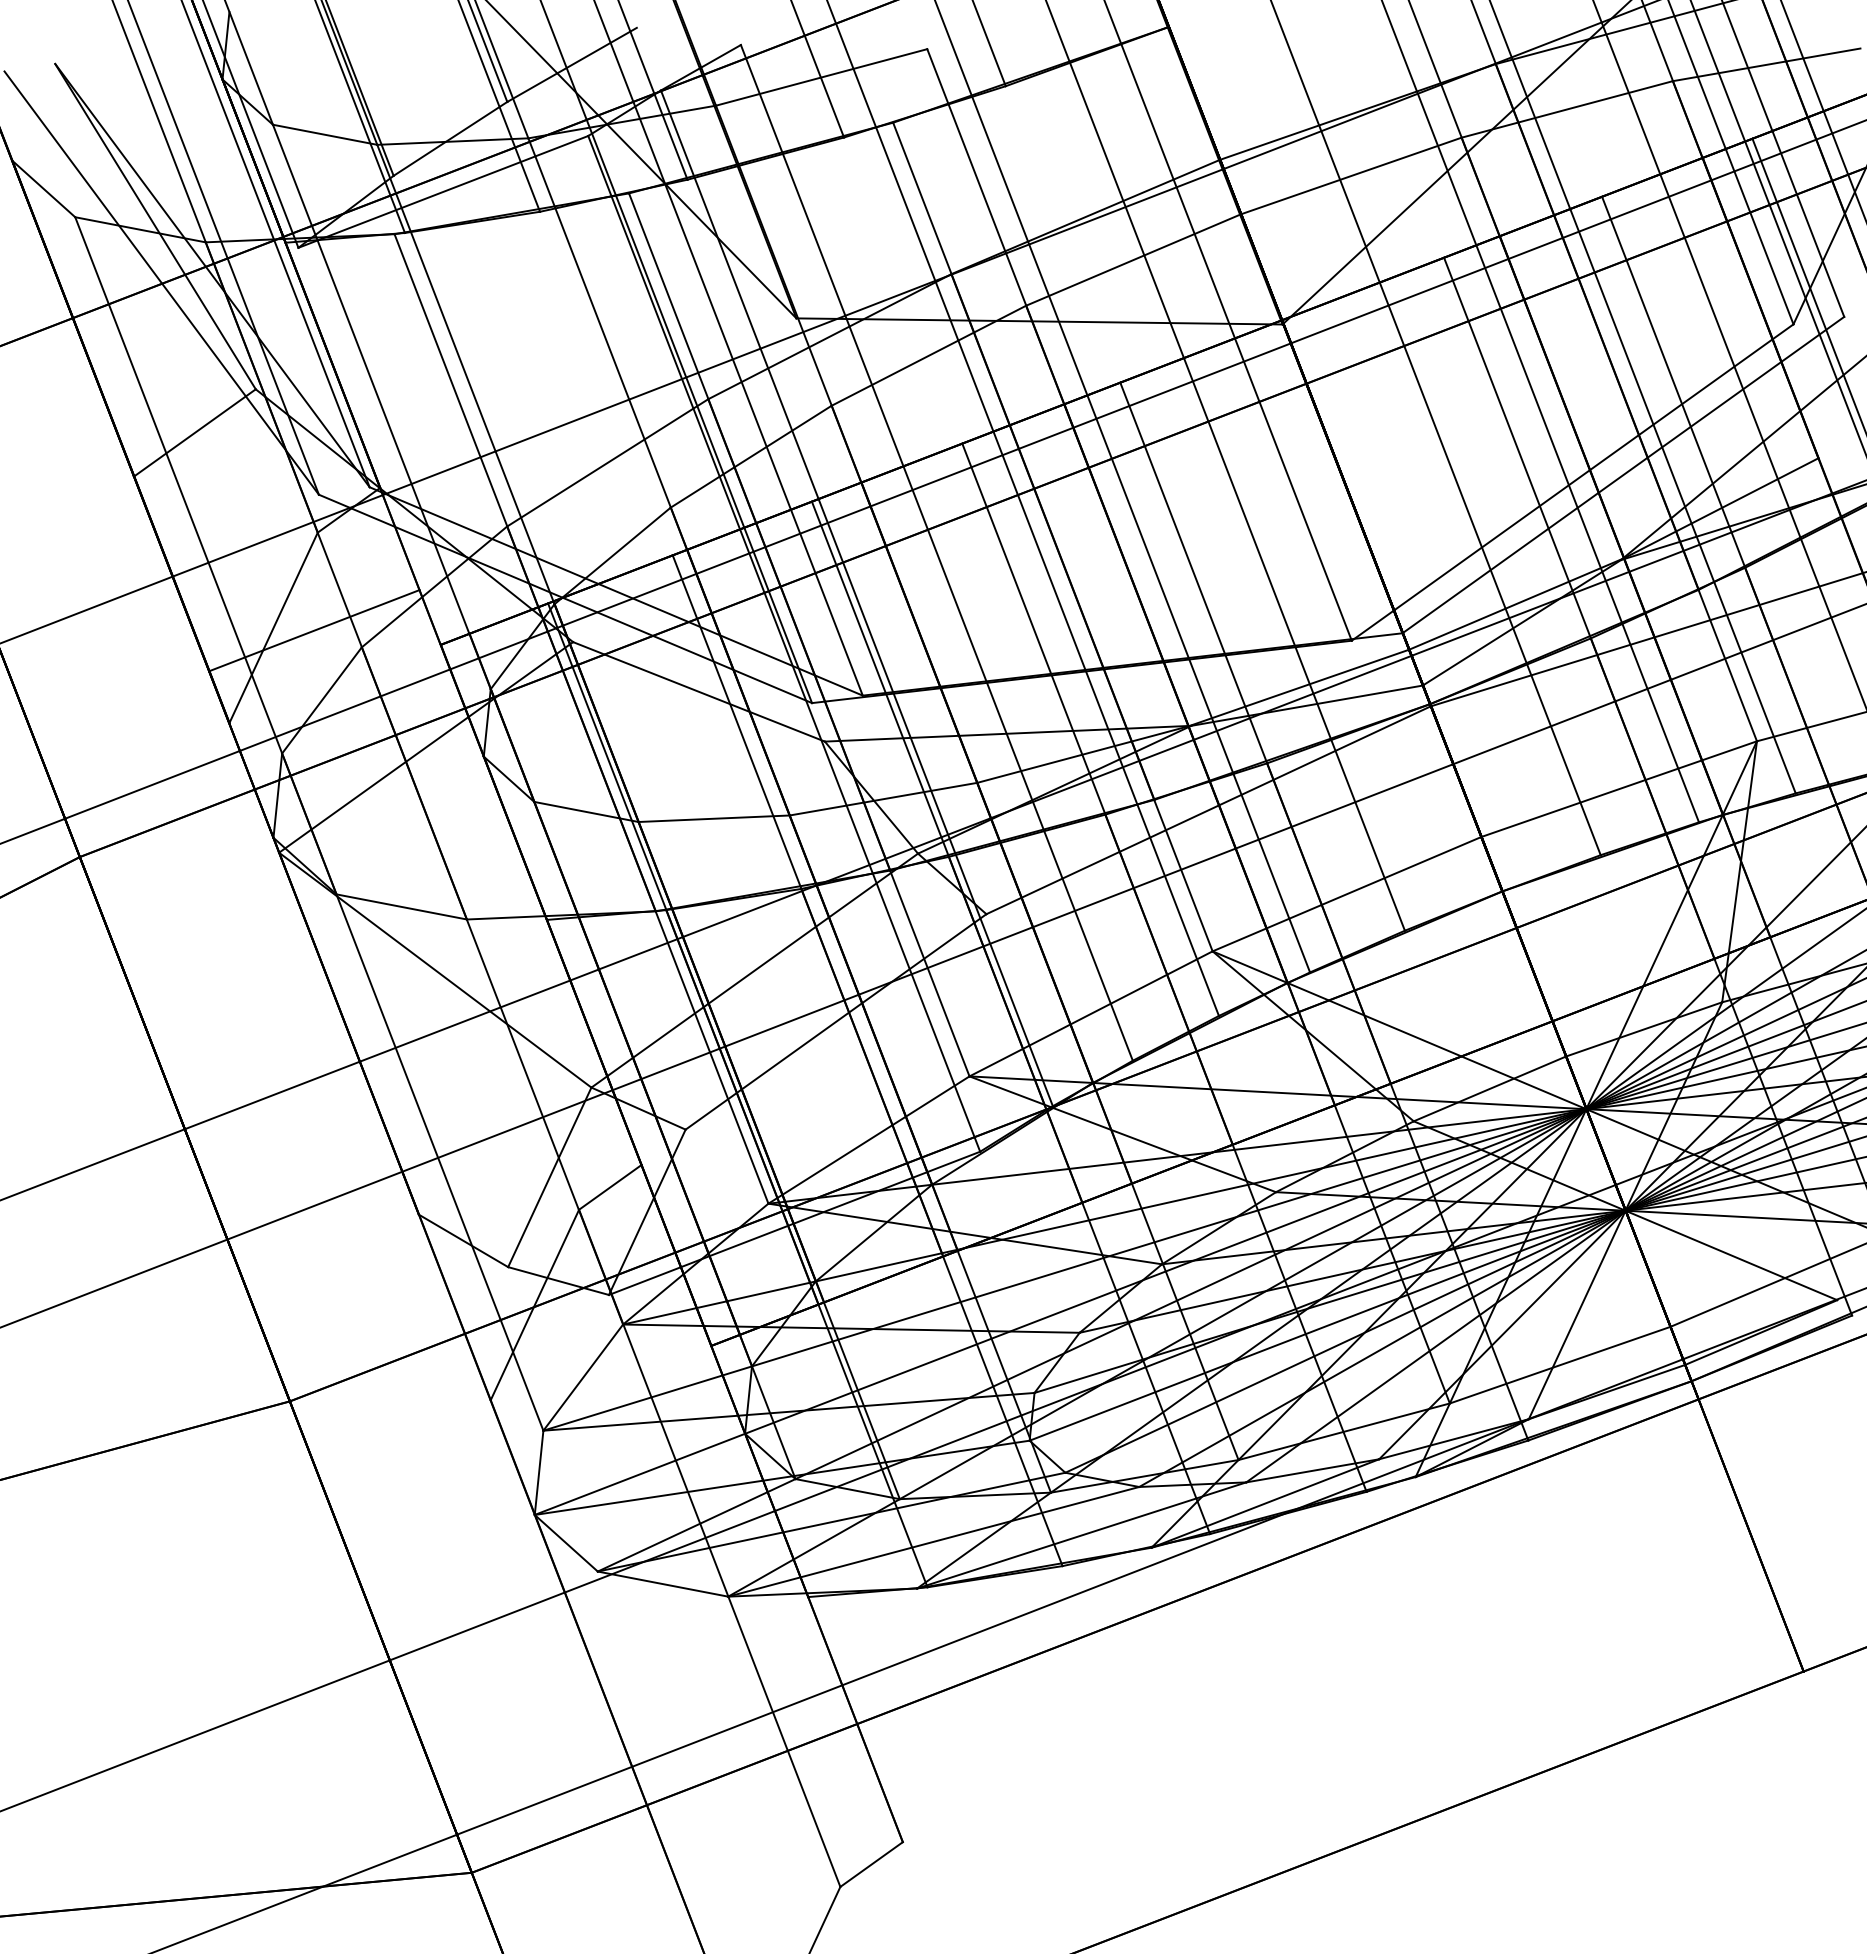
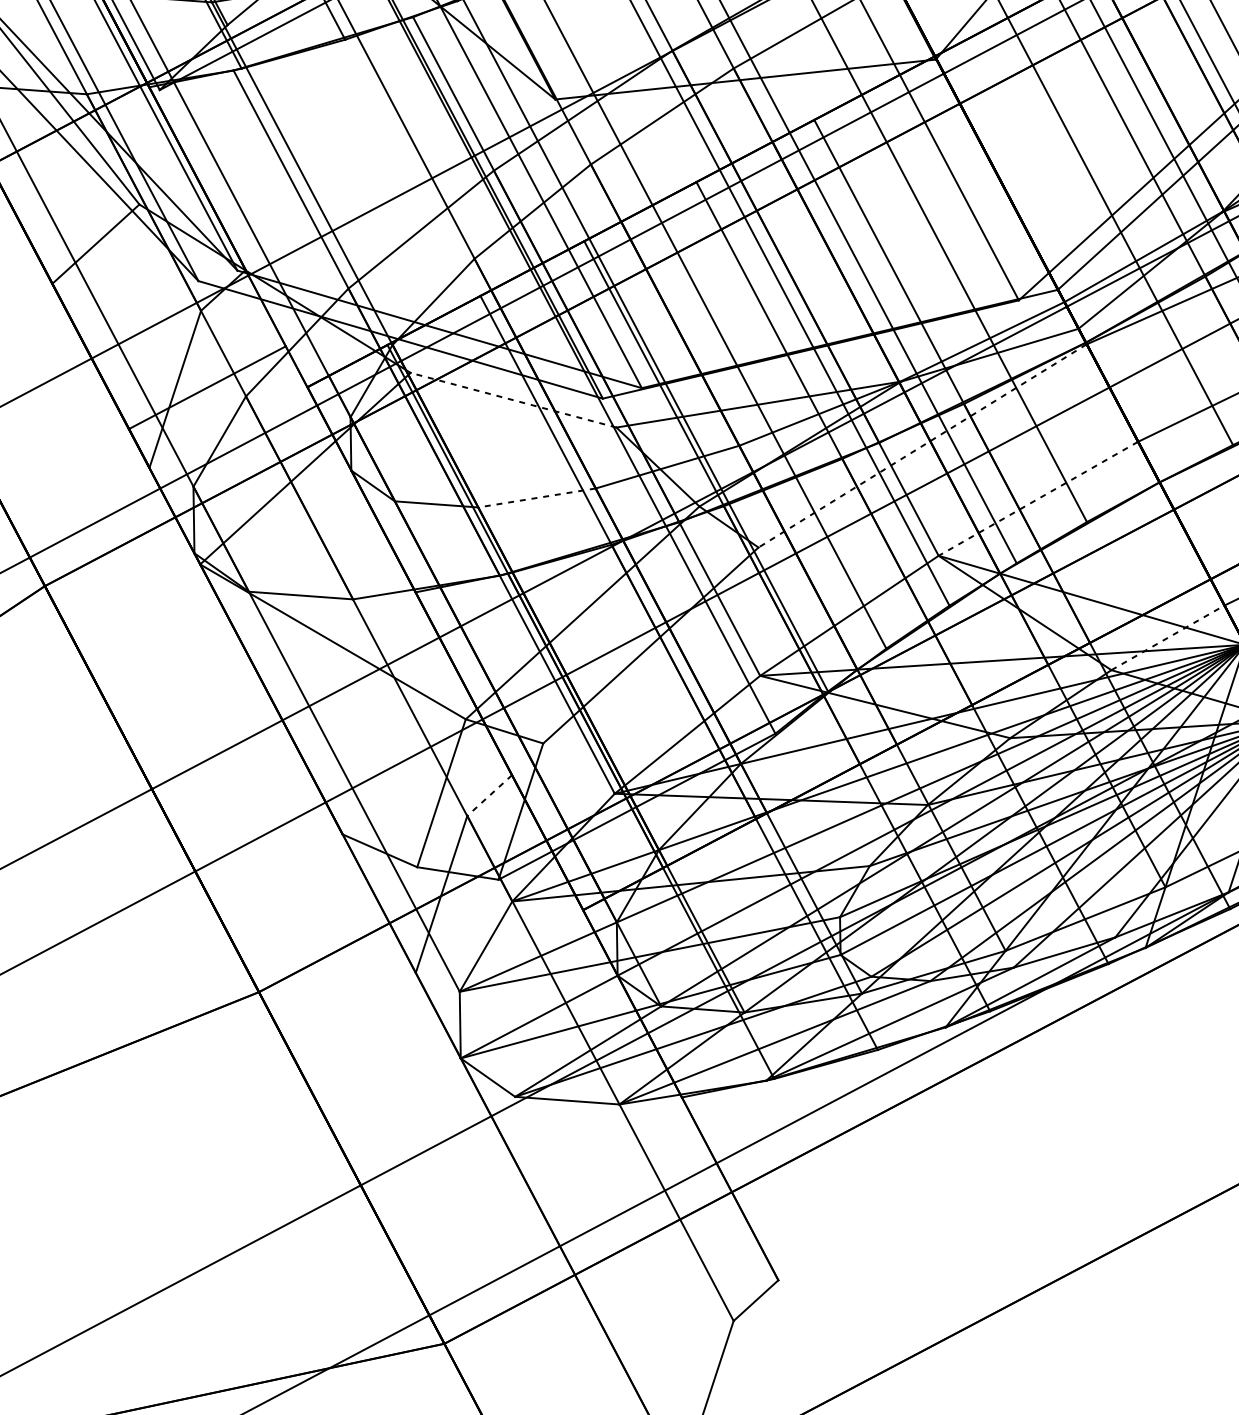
line: (698, 691) -> (513, 399), solid -> dashed
line: (1208, 810) -> (922, 446), solid -> dashed
line: (714, 818) -> (537, 497), solid -> dashed
line: (1346, 894) -> (1038, 499), solid -> dashed
line: (1489, 1088) -> (1167, 637), solid -> dashed
line: (609, 1187) -> (489, 795), solid -> dashed

